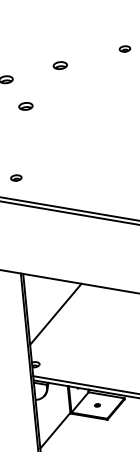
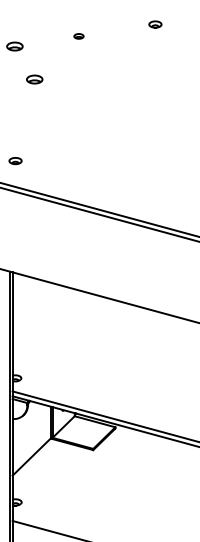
part: (59, 65) -> (78, 36), size x0.6
line: (55, 314) -> (45, 322), removed
part: (97, 404) -> (83, 431), removed

